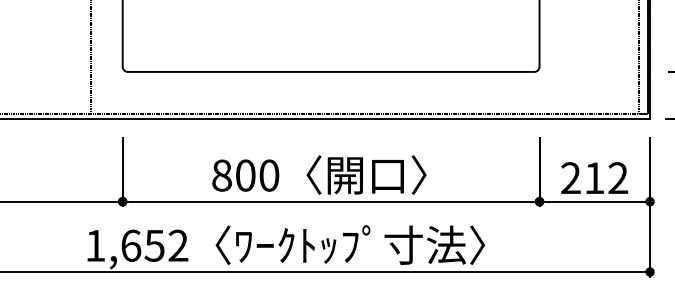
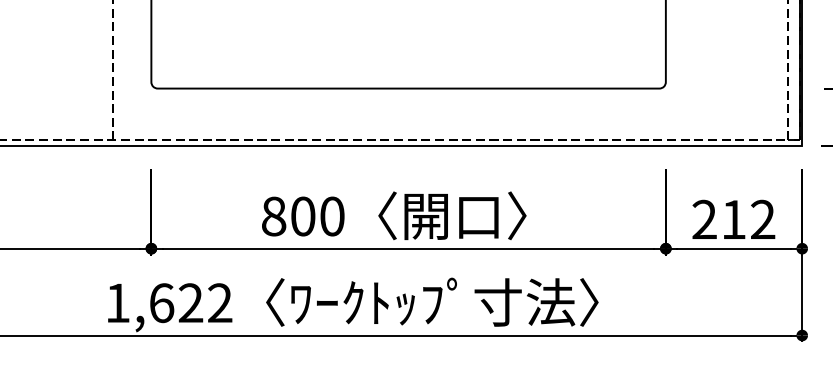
text: (154, 246) -> (190, 303), 1,652 -> 1,622

